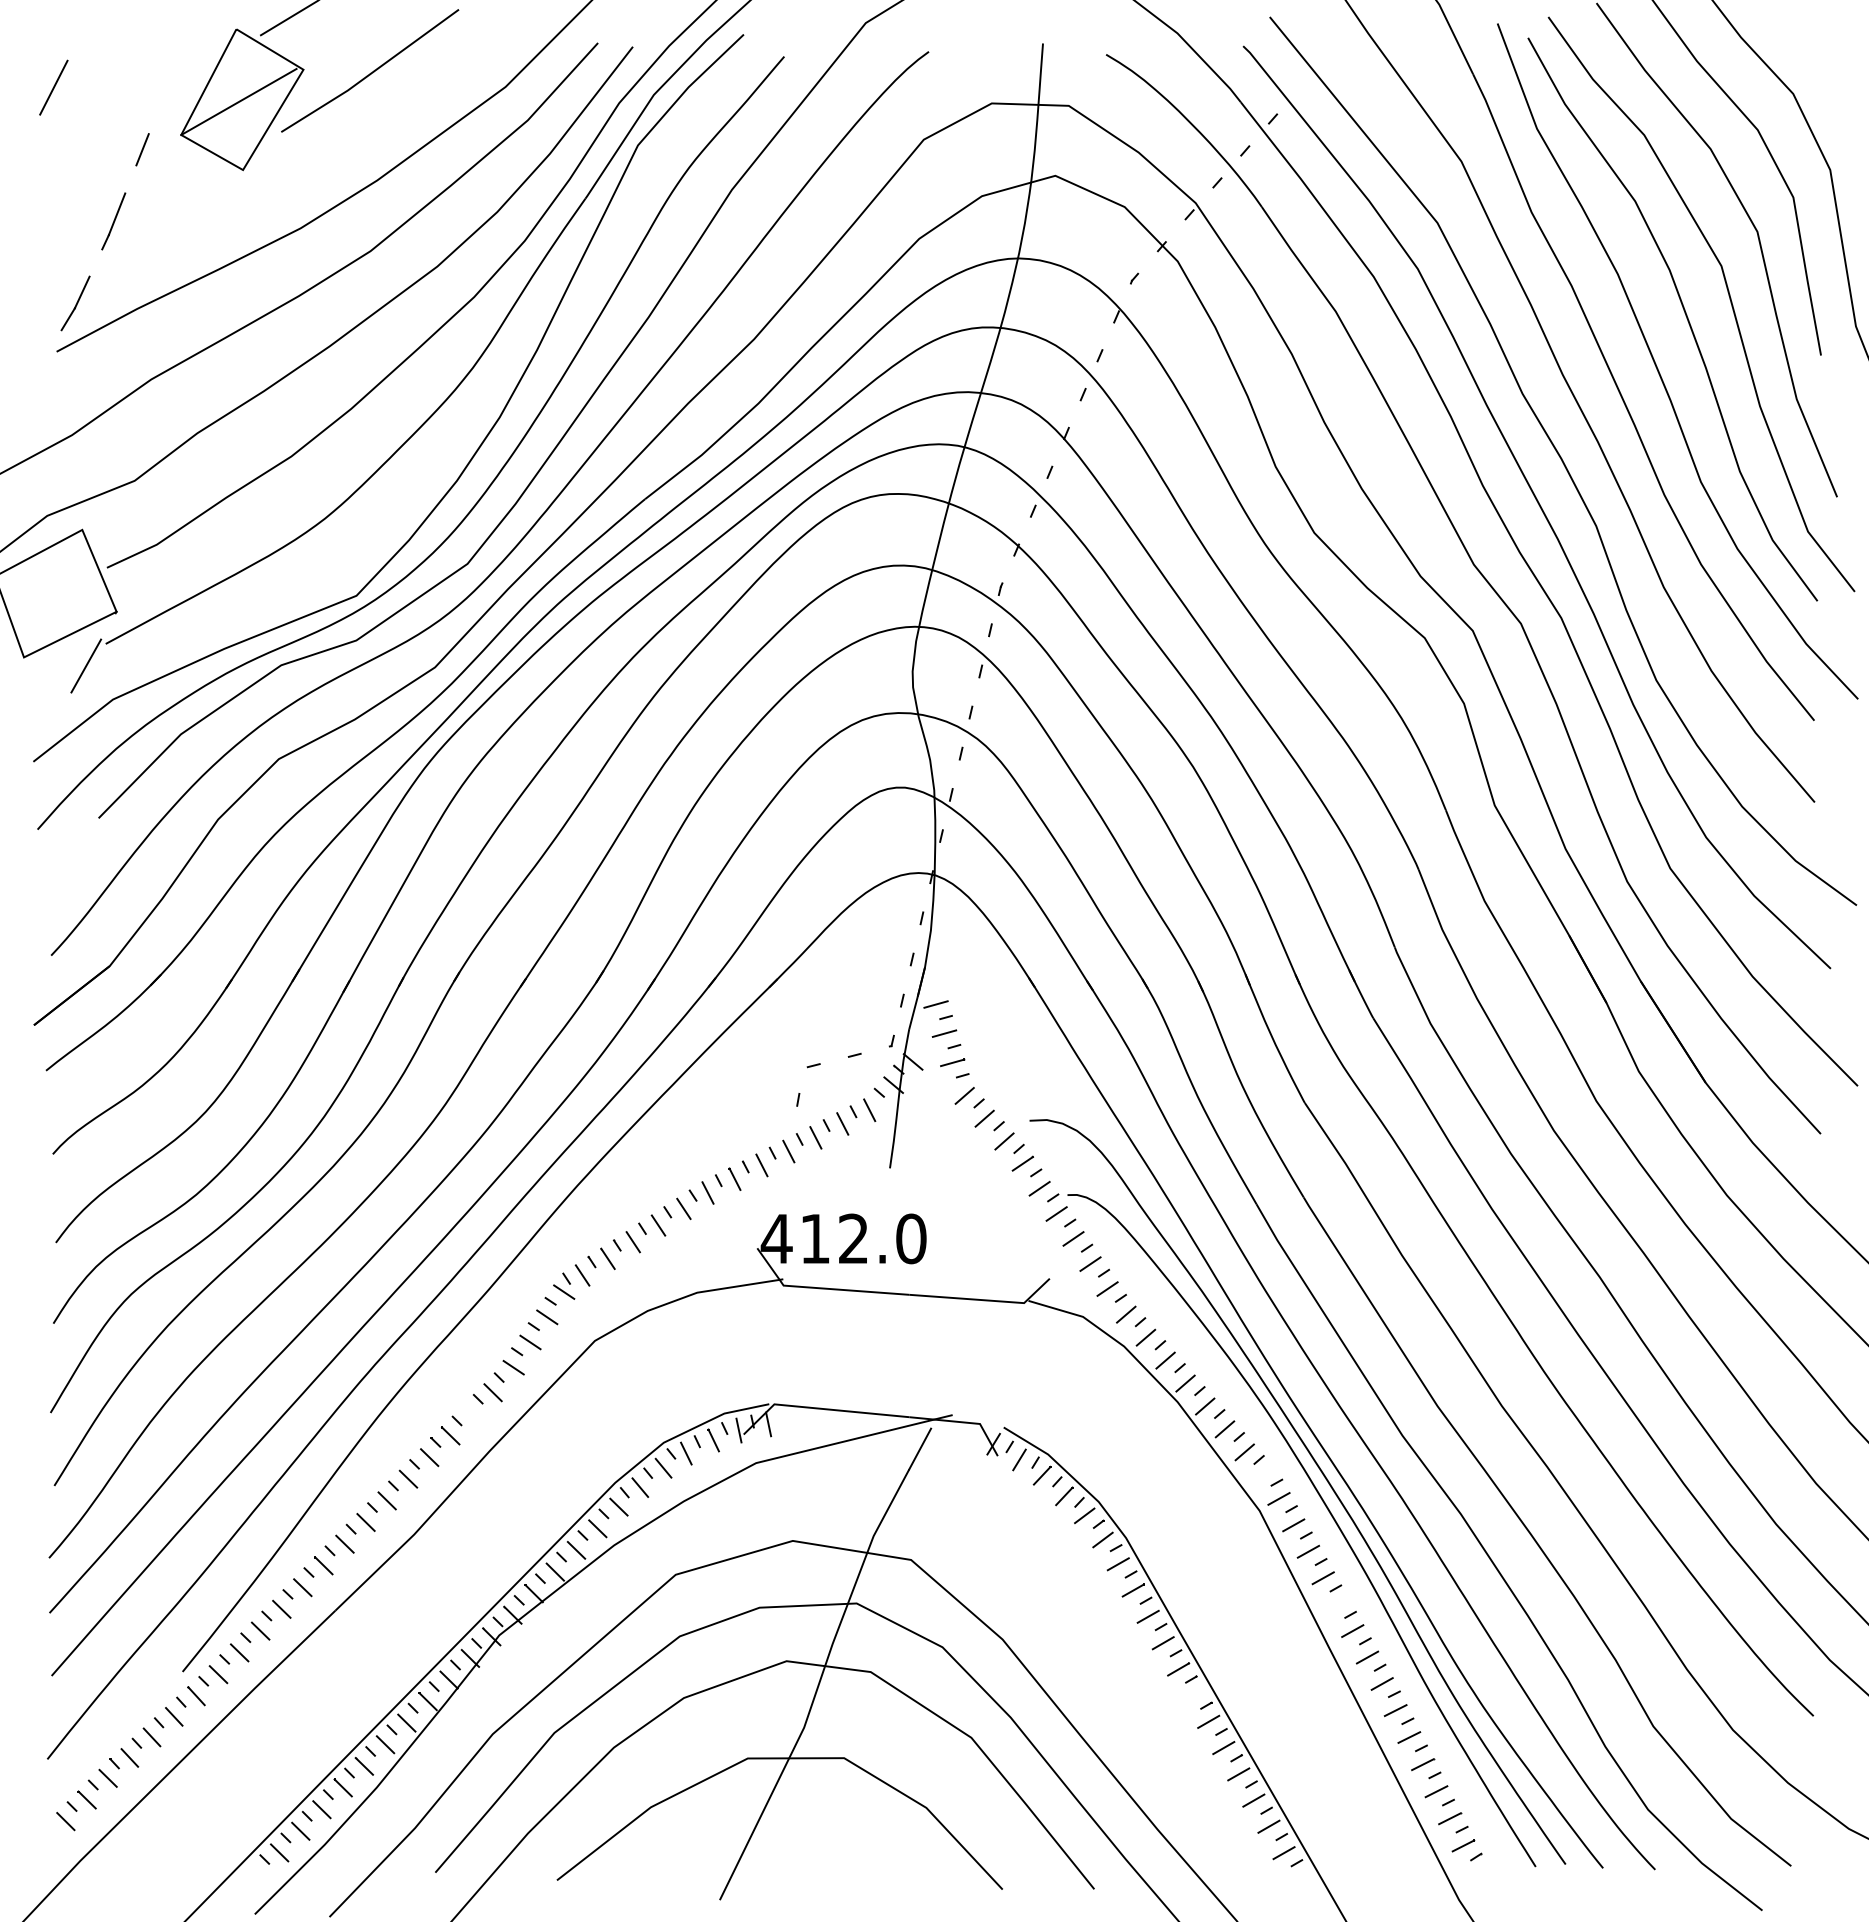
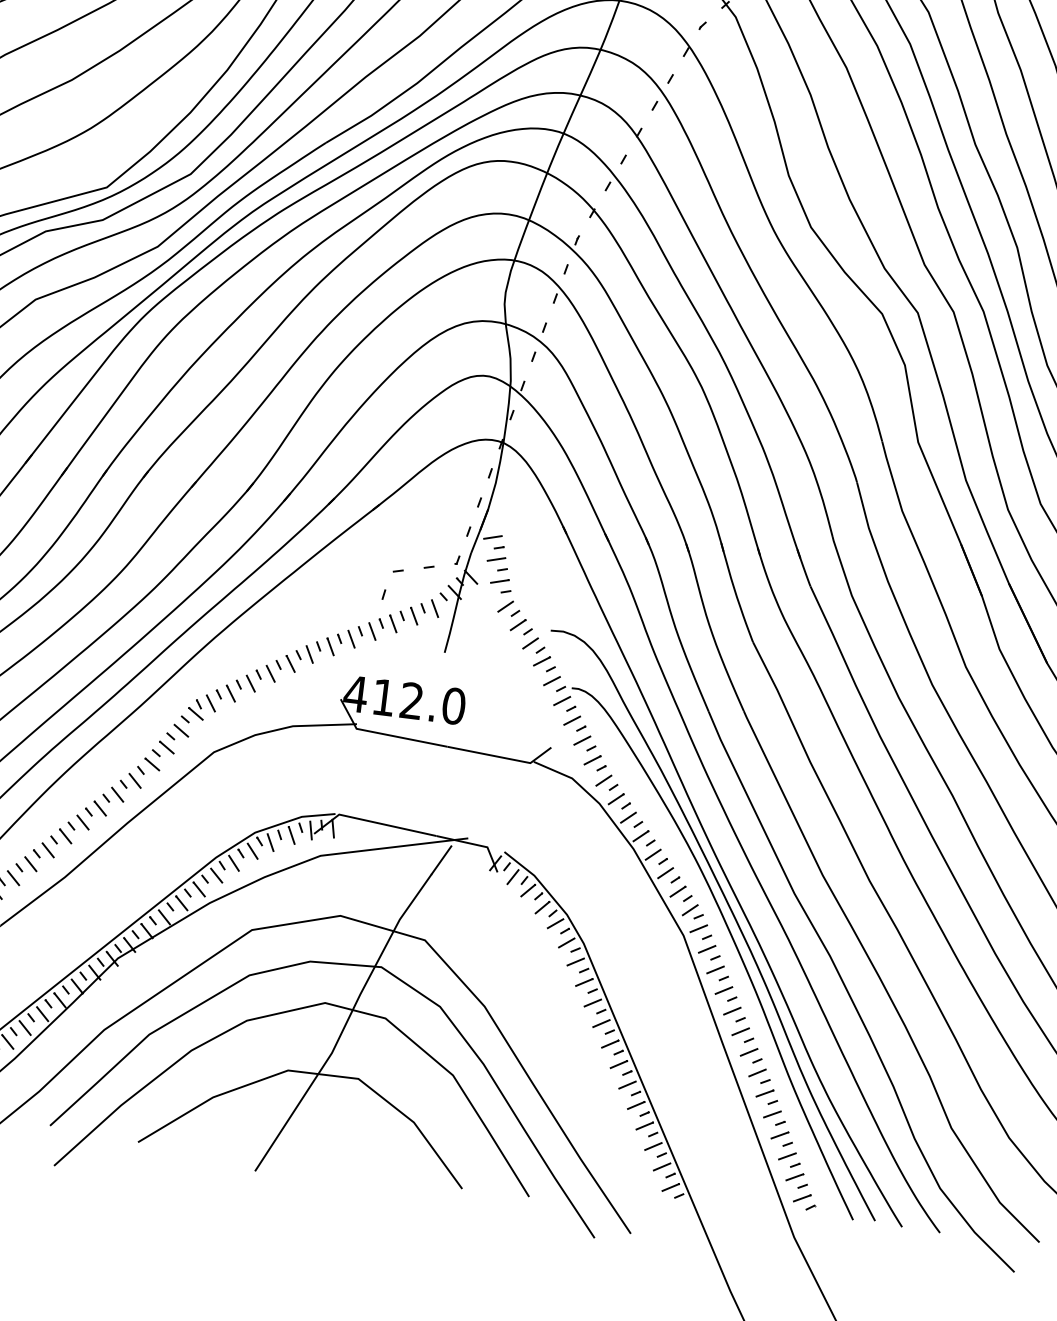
line: (471, 1413) -> (117, 794), added
line: (1264, 1475) -> (690, 910), added
line: (1337, 1604) -> (731, 1010), added
line: (1193, 1695) -> (618, 1064), added

